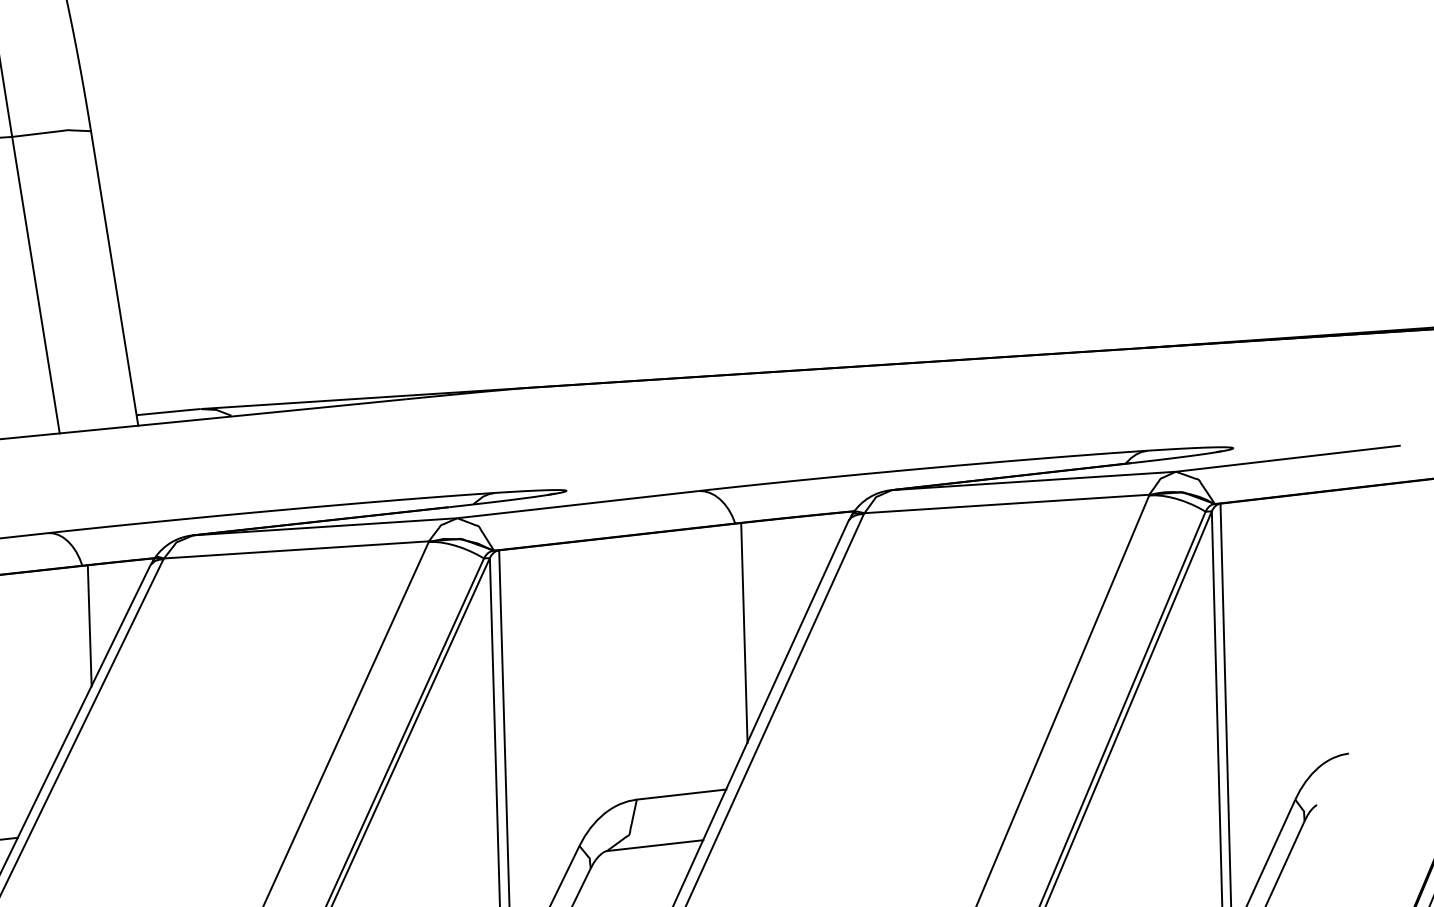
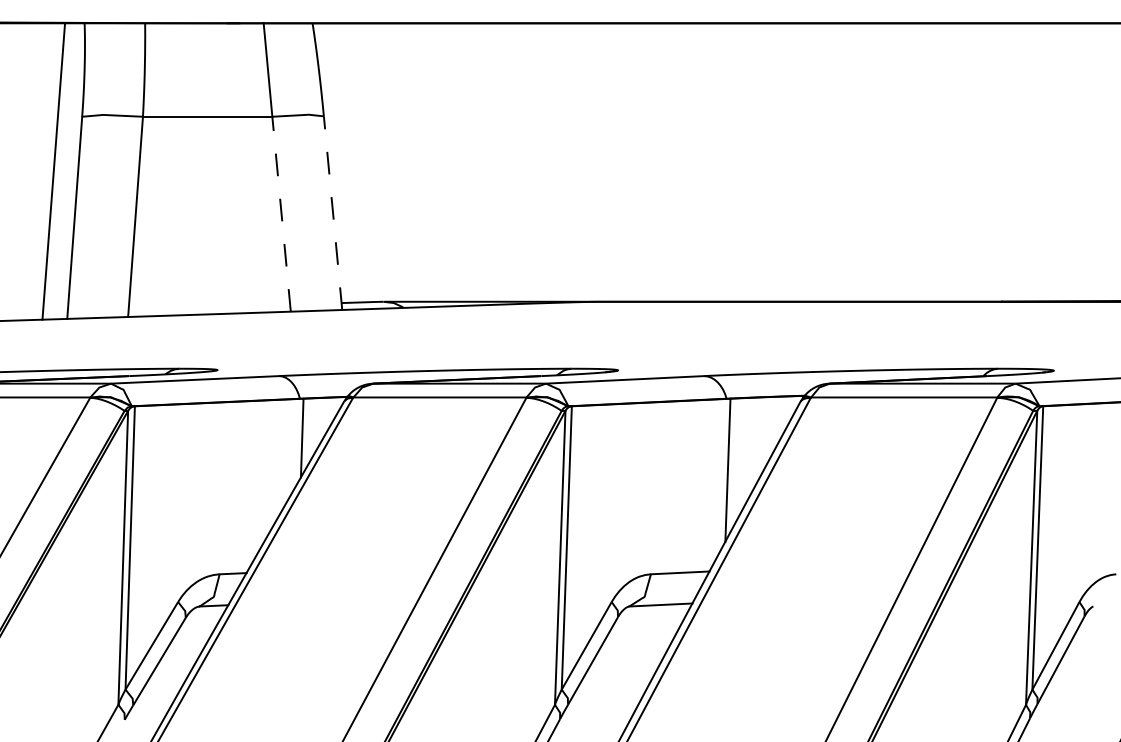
line: (115, 277) -> (333, 212), solid -> dashed
line: (35, 285) -> (281, 214), solid -> dashed

